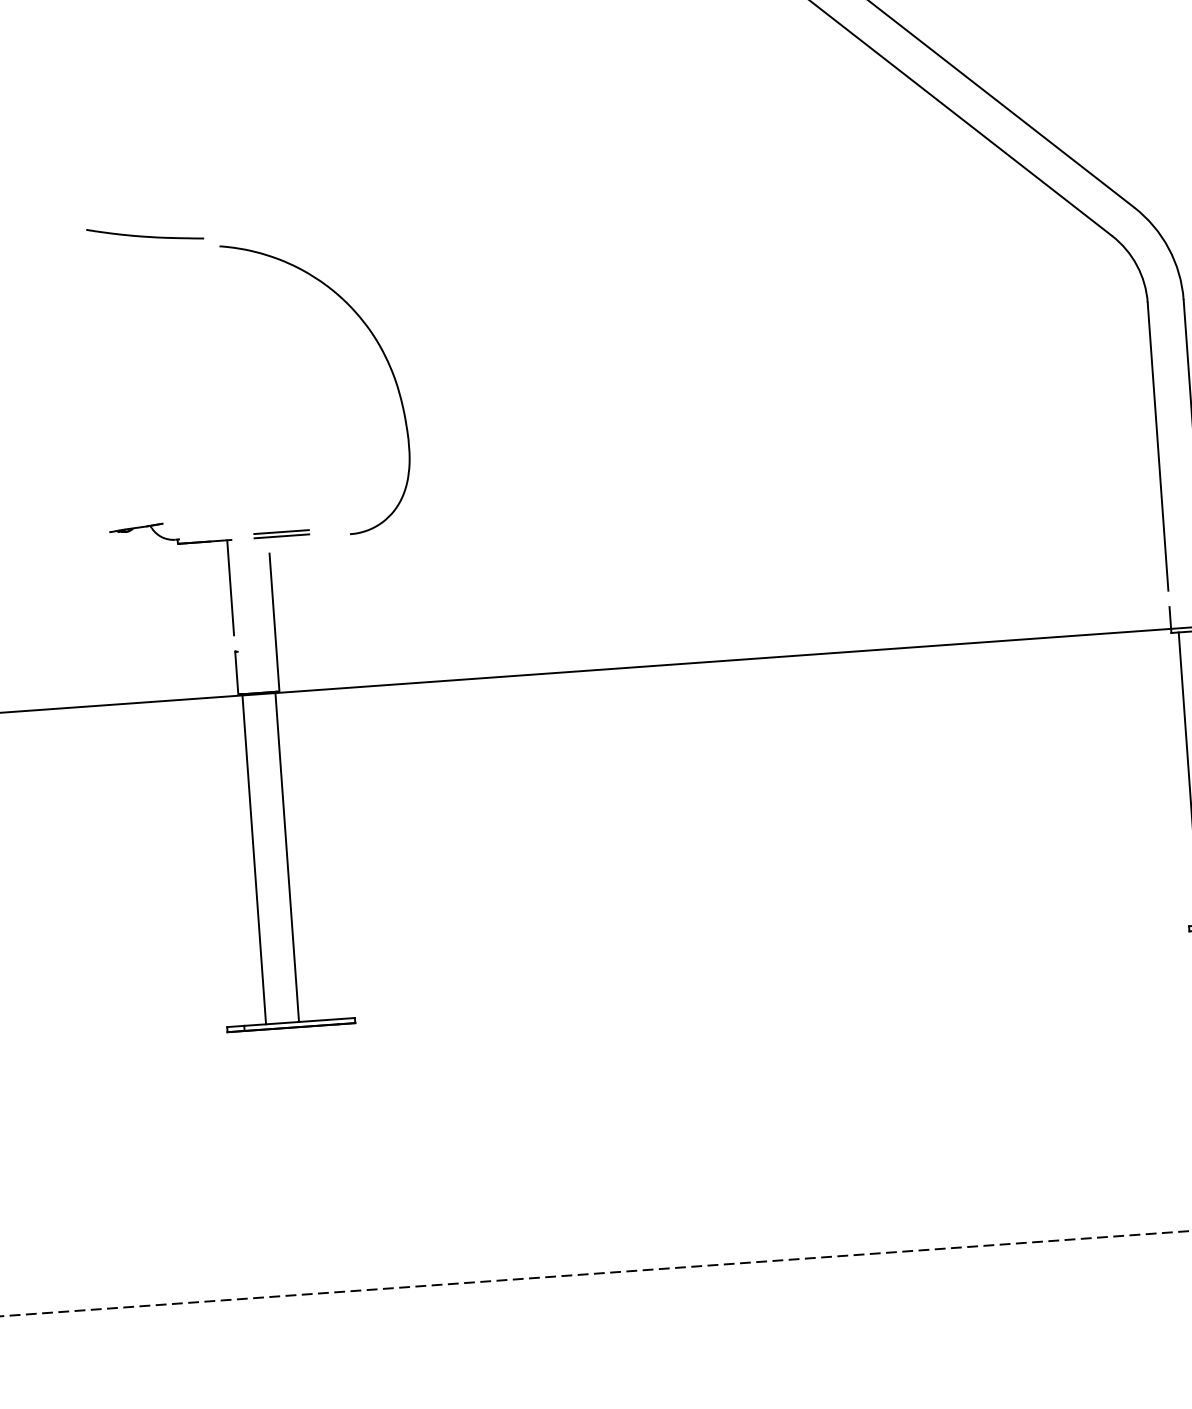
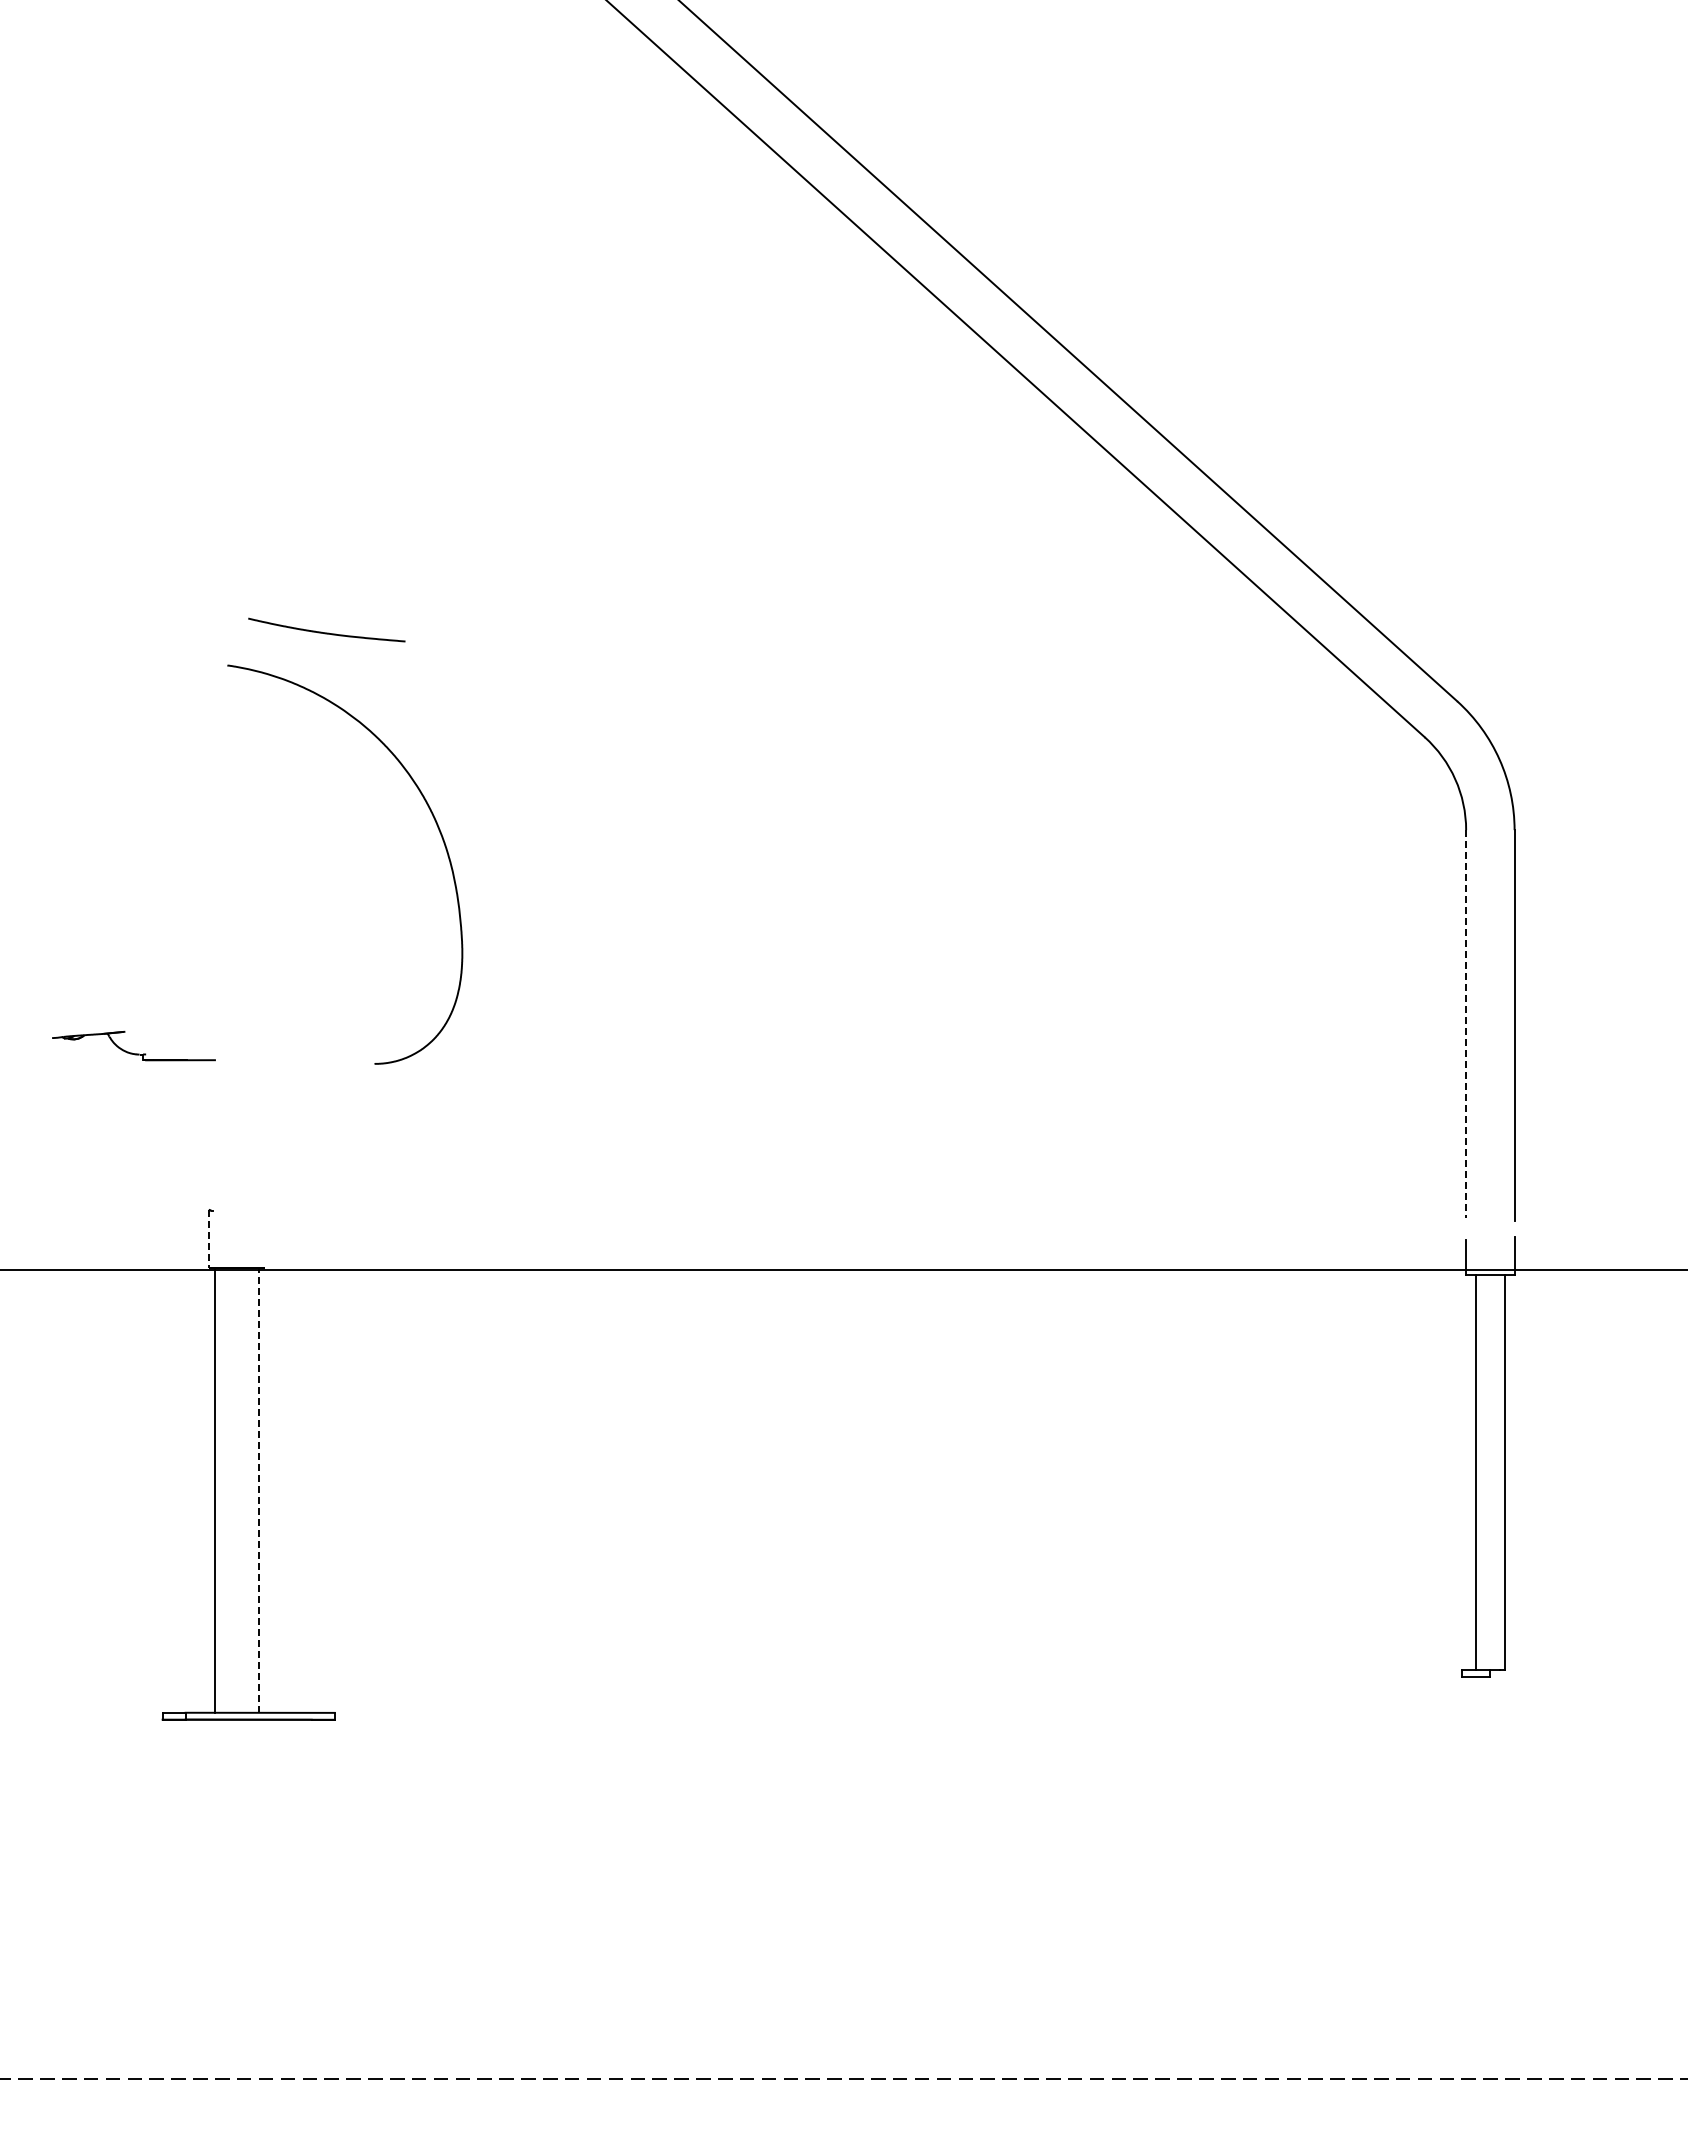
curve: (145, 236) -> (326, 632), moved
line: (1158, 446) -> (1466, 1024), solid -> dashed
line: (281, 532) -> (282, 1054), removed
line: (281, 536) -> (282, 1060), removed
line: (230, 587) -> (209, 1124), removed
line: (274, 622) -> (264, 1175), removed
line: (236, 673) -> (209, 1239), solid -> dashed
line: (287, 856) -> (259, 1489), solid -> dashed

